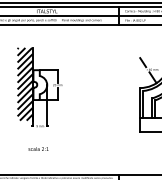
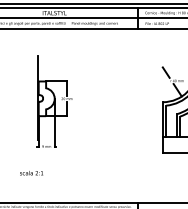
hatch: (24, 83) -> (28, 97), removed
text: (38, 149) -> (31, 173), moved

